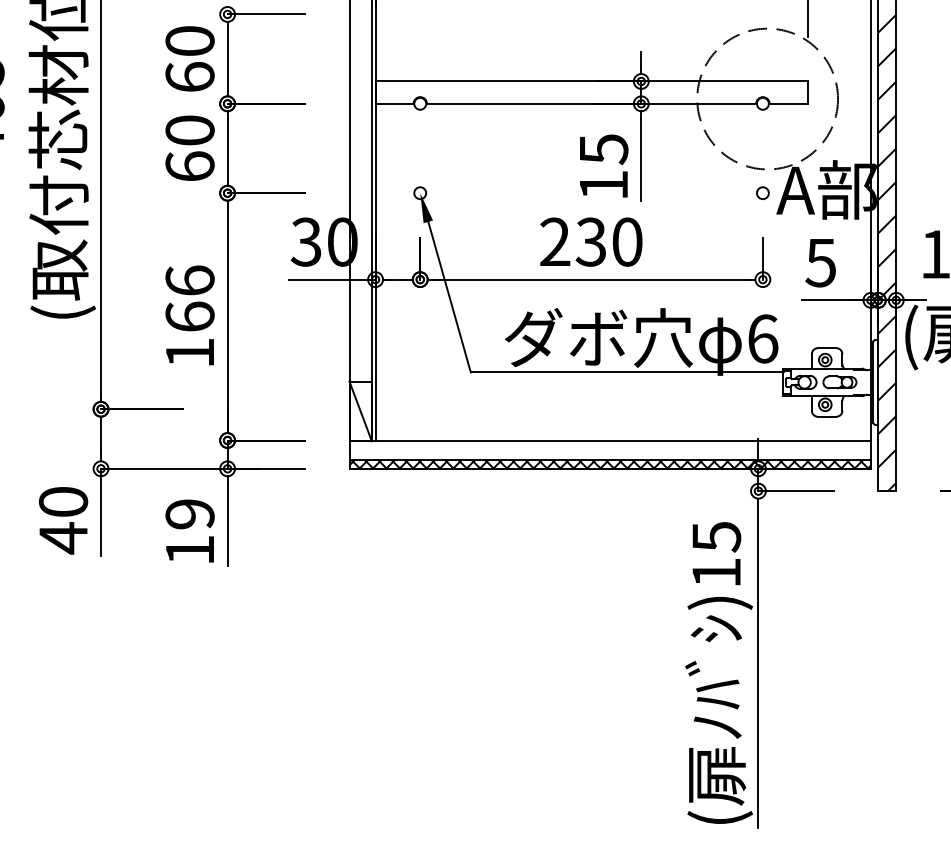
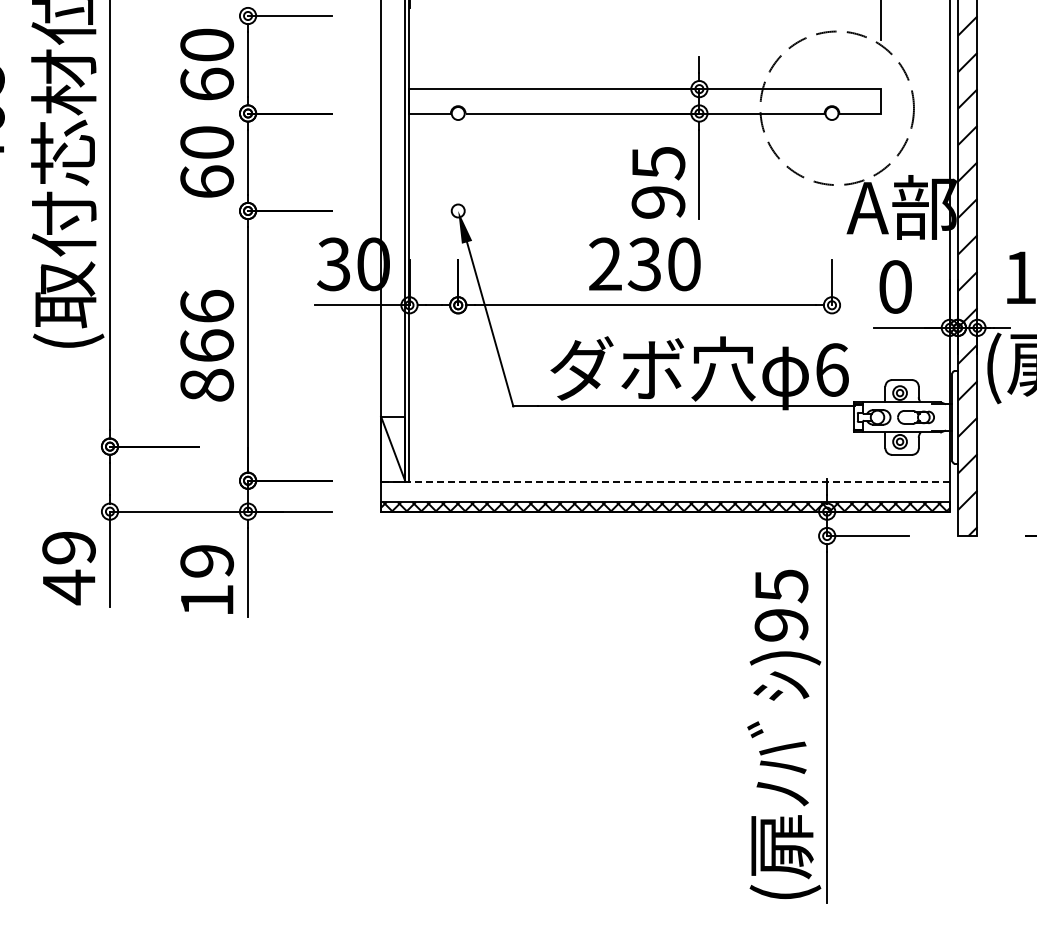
text: (603, 185) -> (658, 202), 15 -> 95
circle: (762, 192) -> (831, 210), removed
text: (820, 262) -> (894, 286), 5 -> 0
text: (190, 352) -> (207, 384), 166 -> 866
line: (609, 441) -> (664, 481), solid -> dashed
text: (62, 501) -> (68, 547), 40 -> 49
text: (716, 573) -> (781, 625), )15 -> )95

